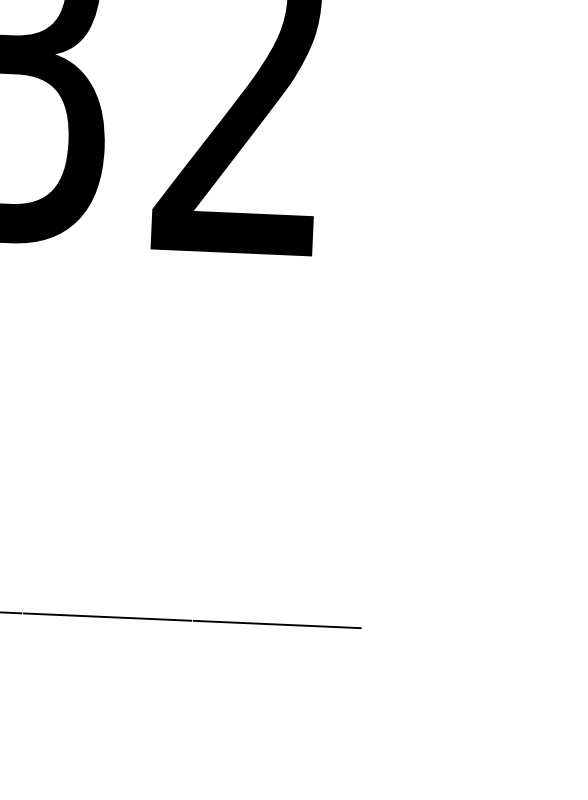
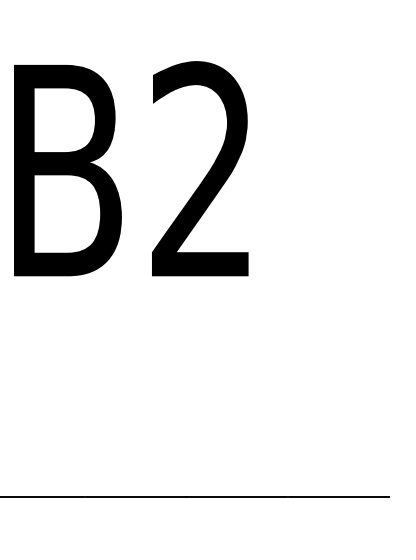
line: (446, 631) -> (338, 496), added

